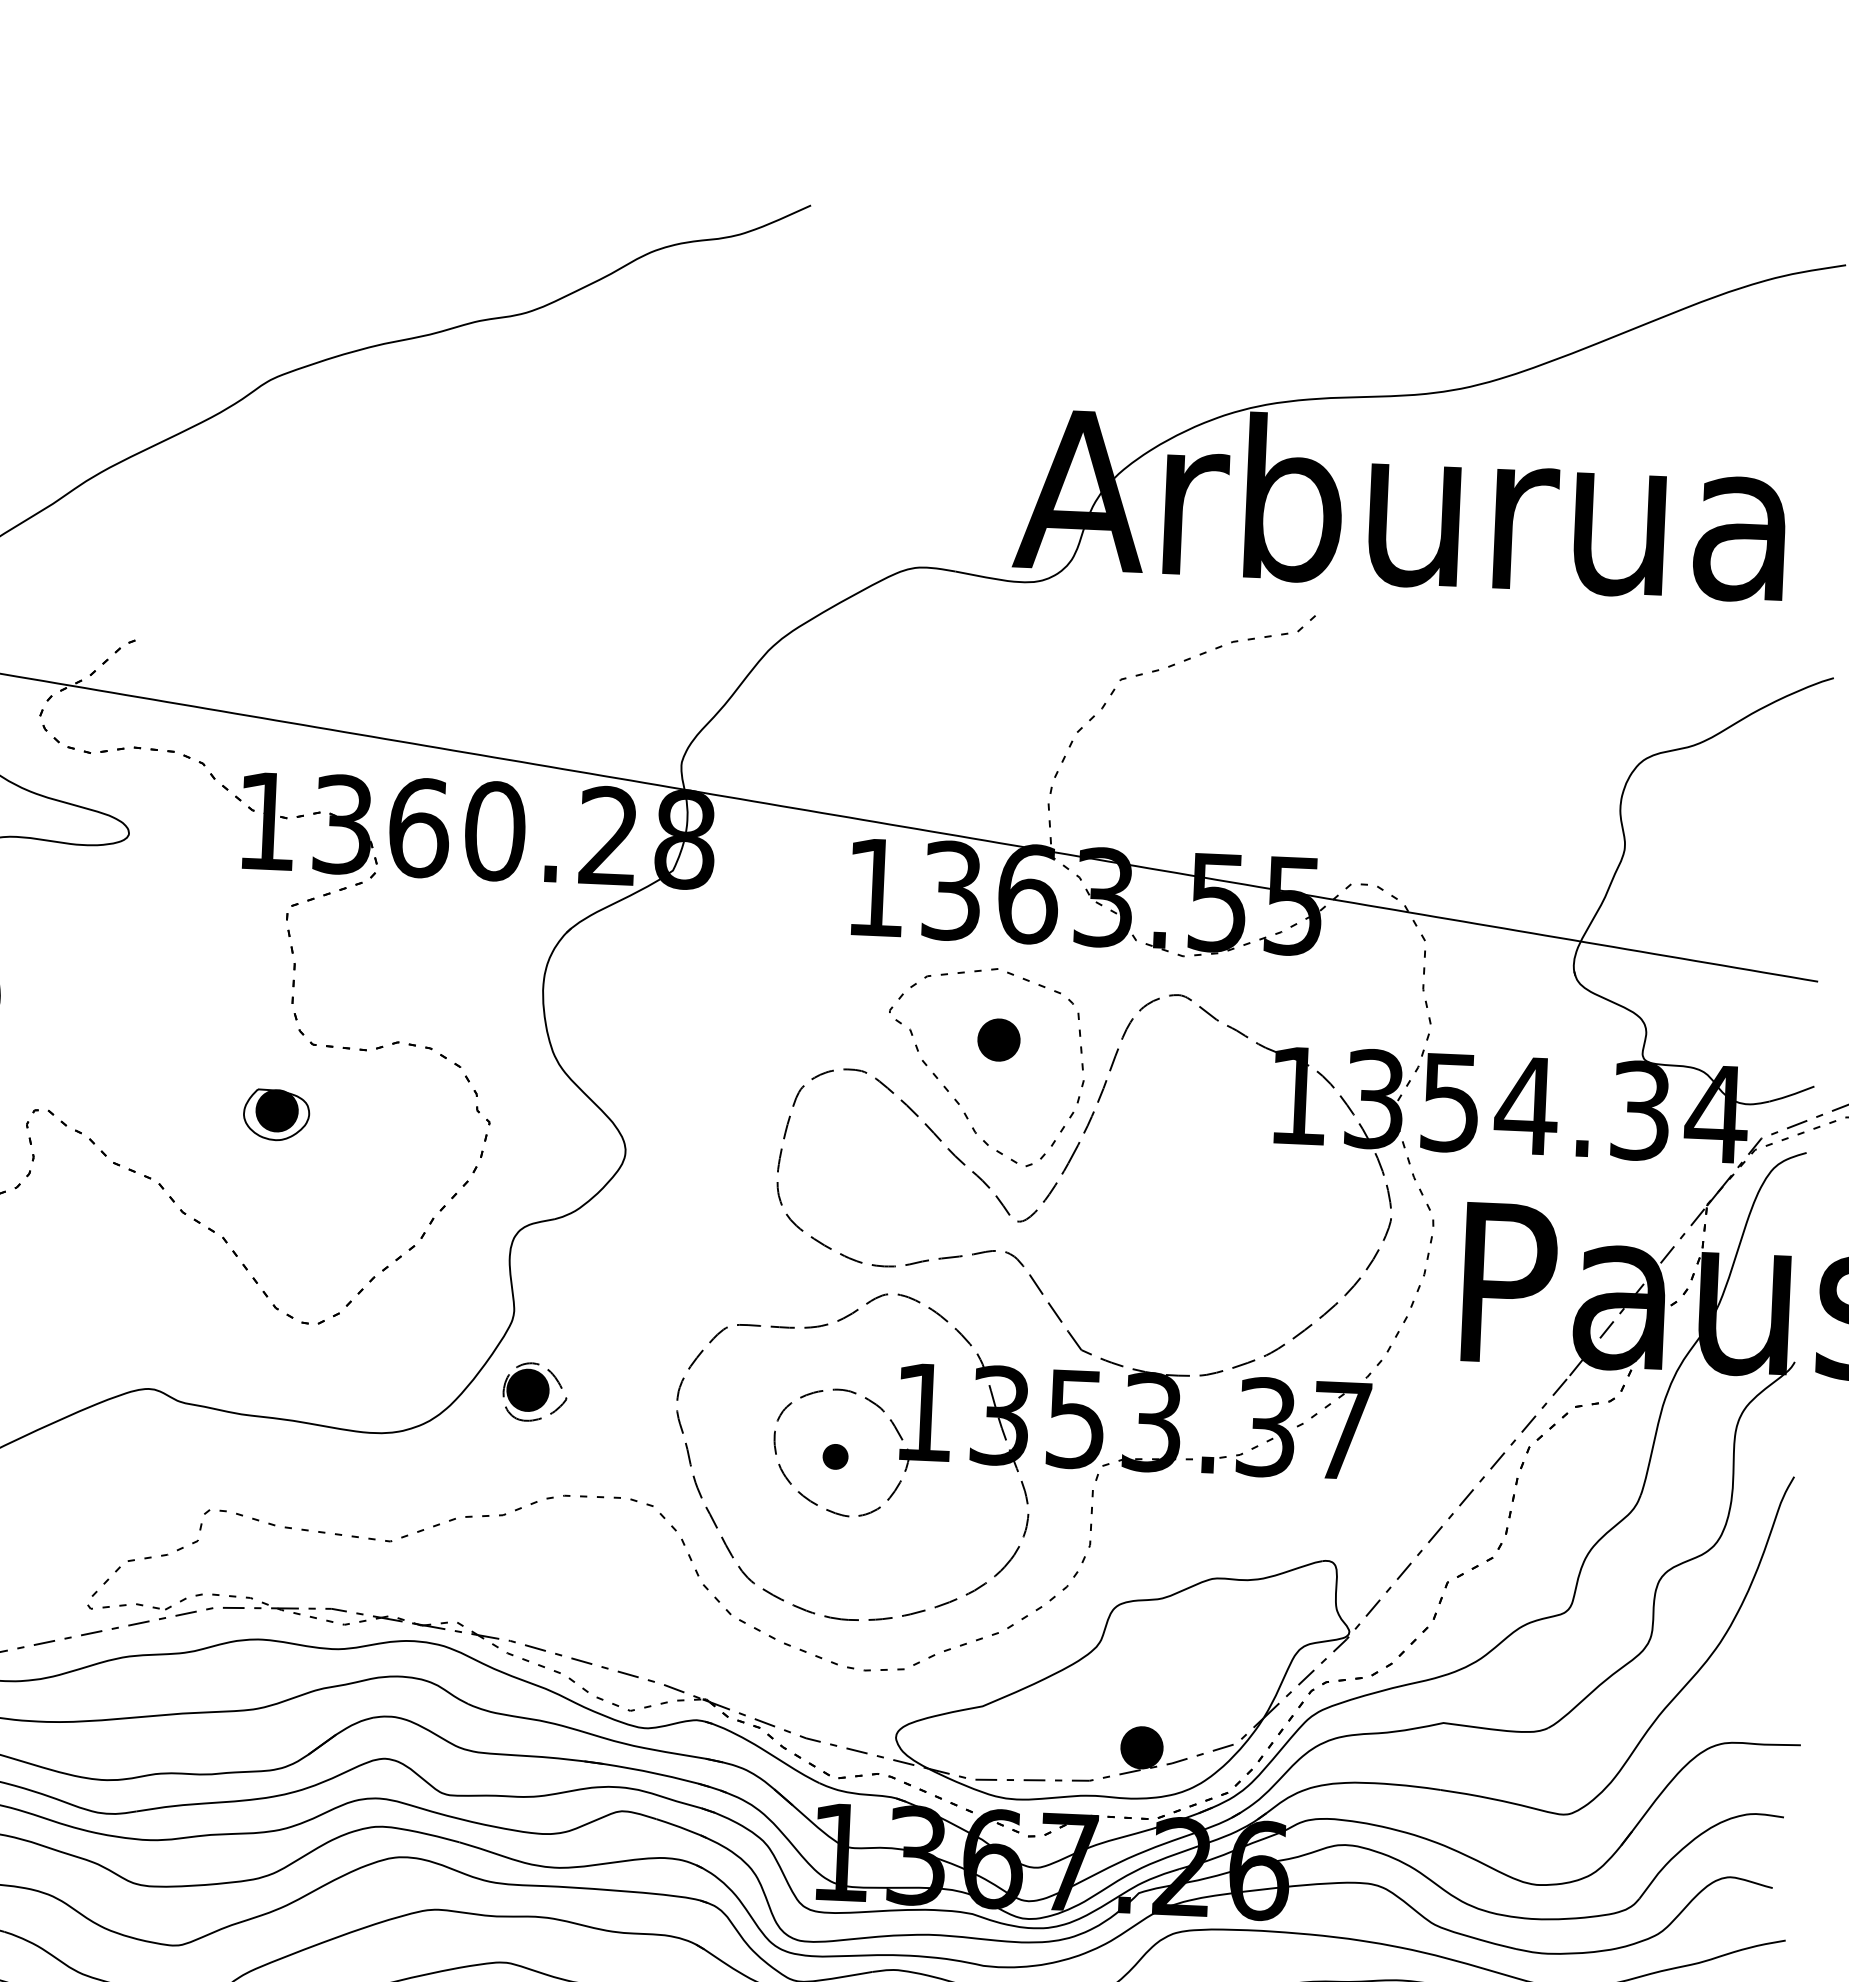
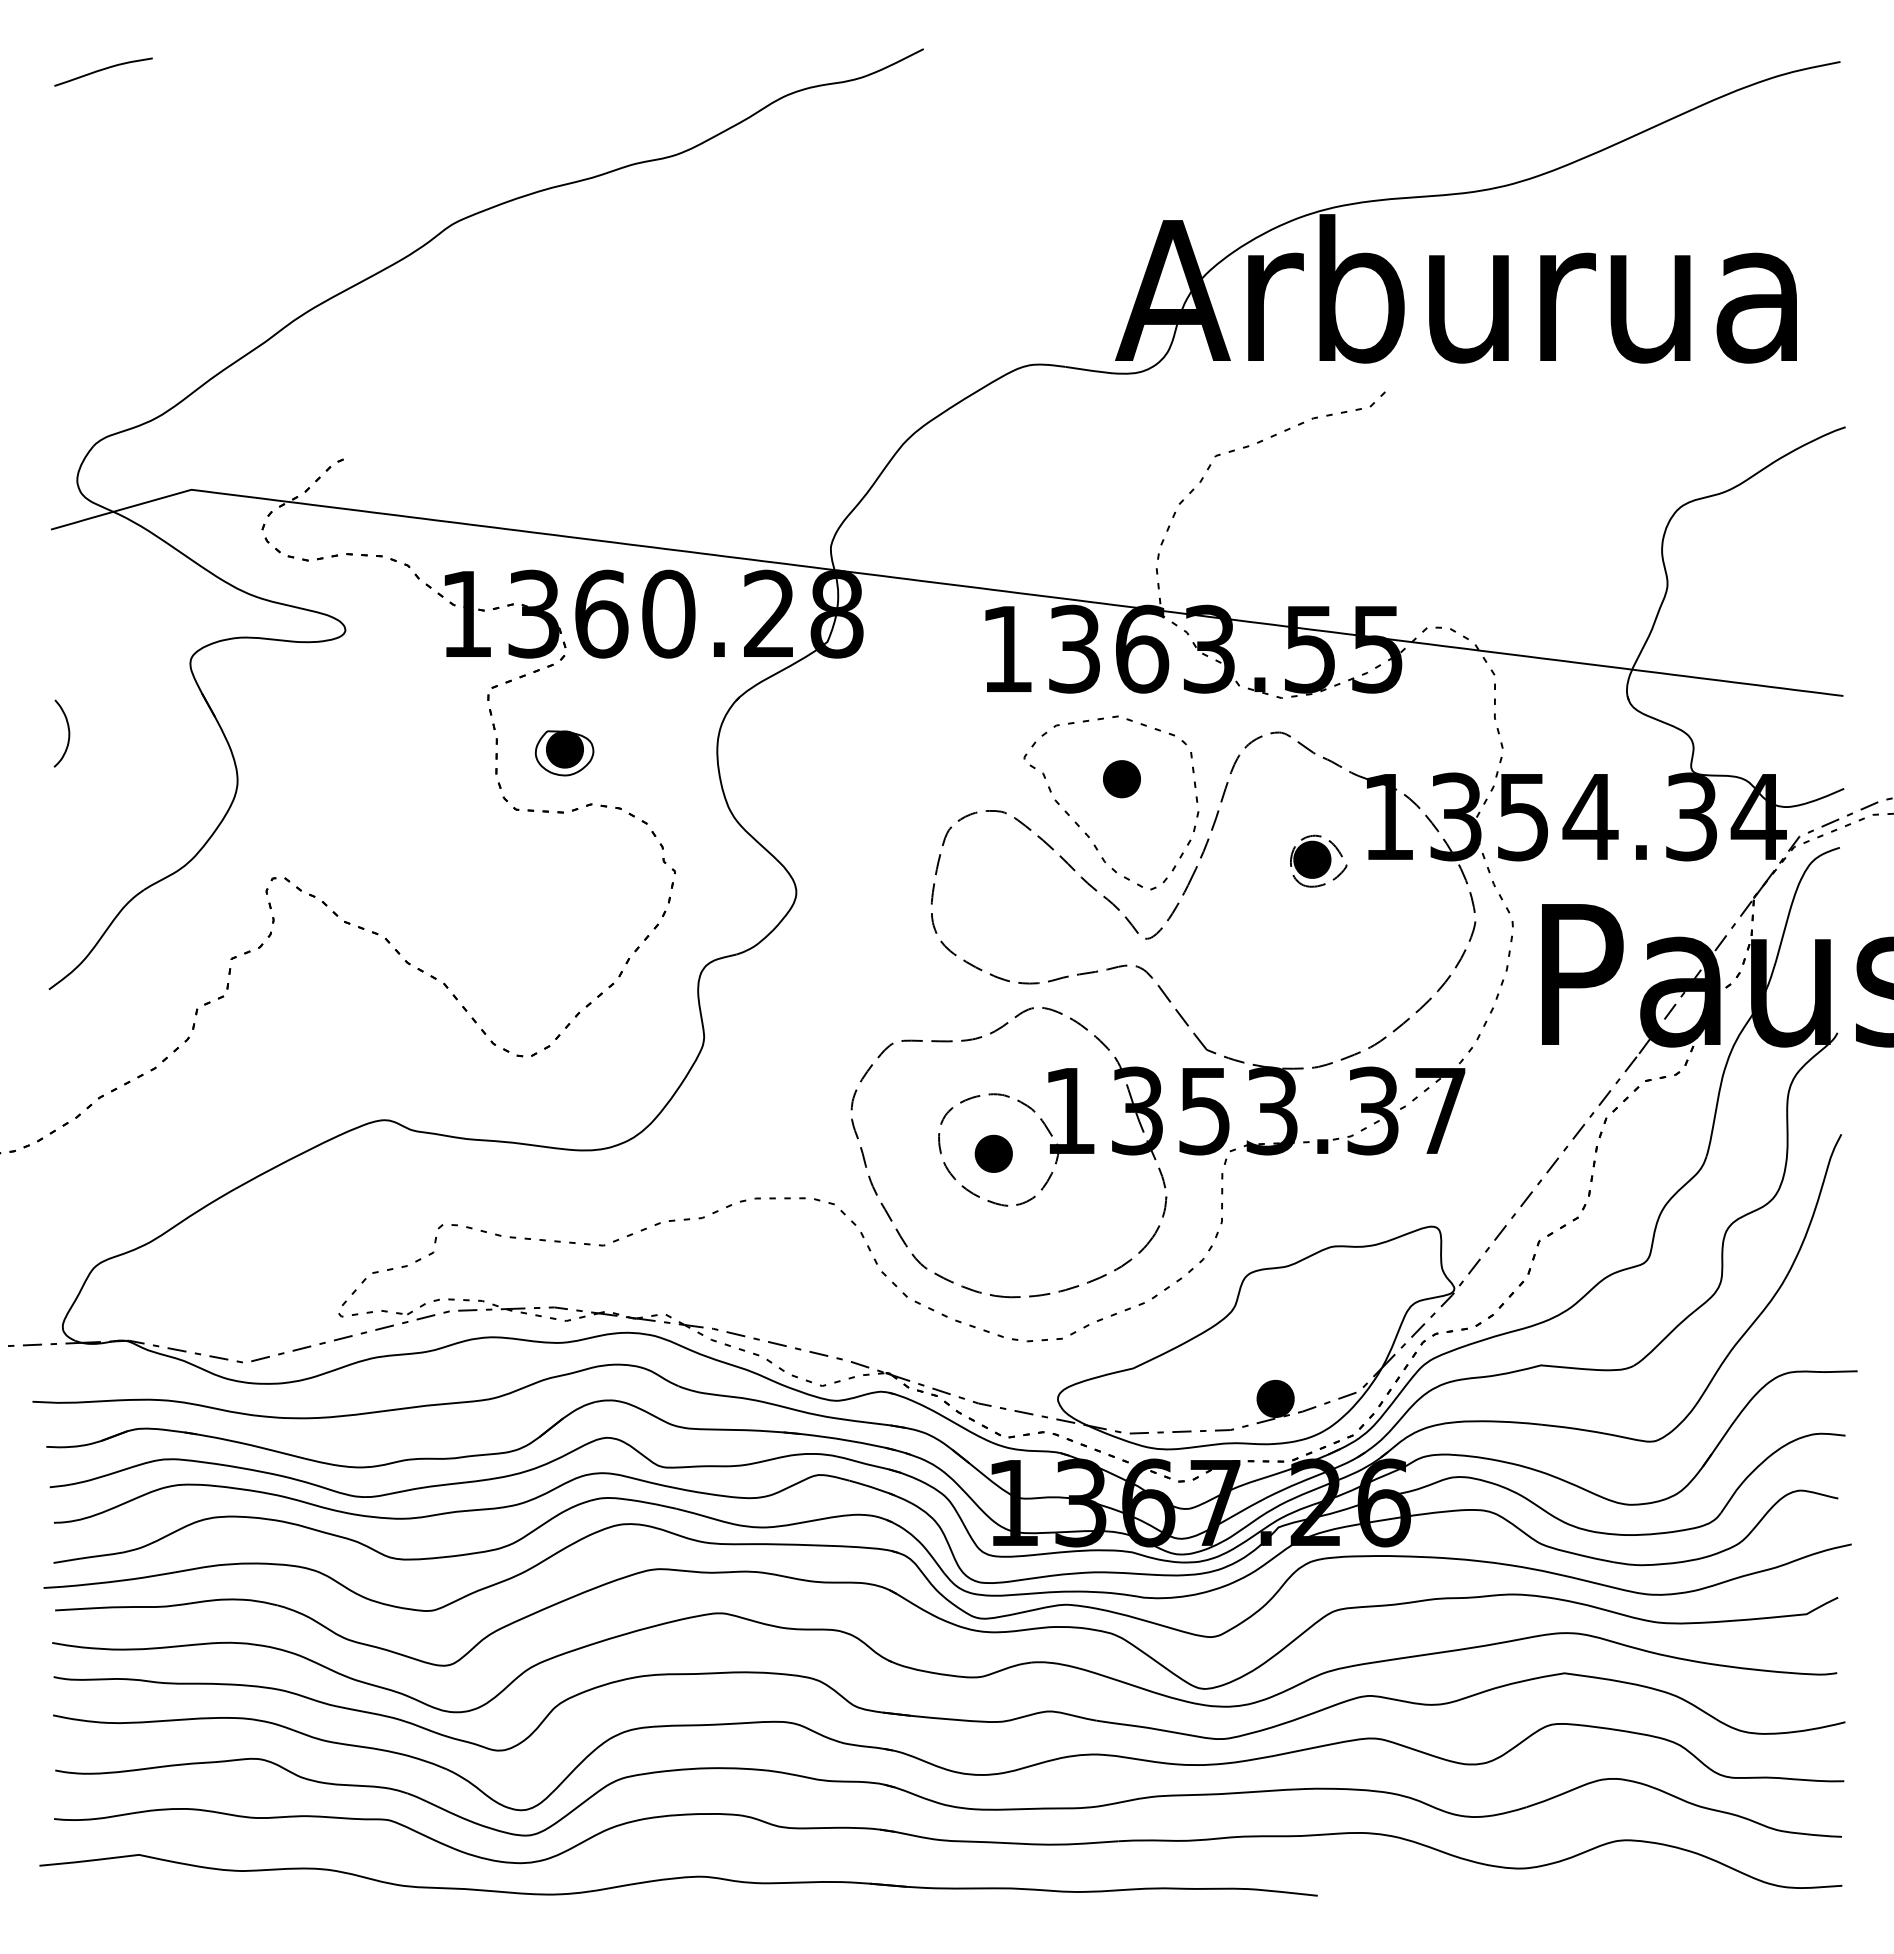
part: (276, 1115) -> (564, 753), moved
part: (534, 1391) -> (1318, 860), moved
part: (835, 1456) -> (993, 1153), size x1.67

